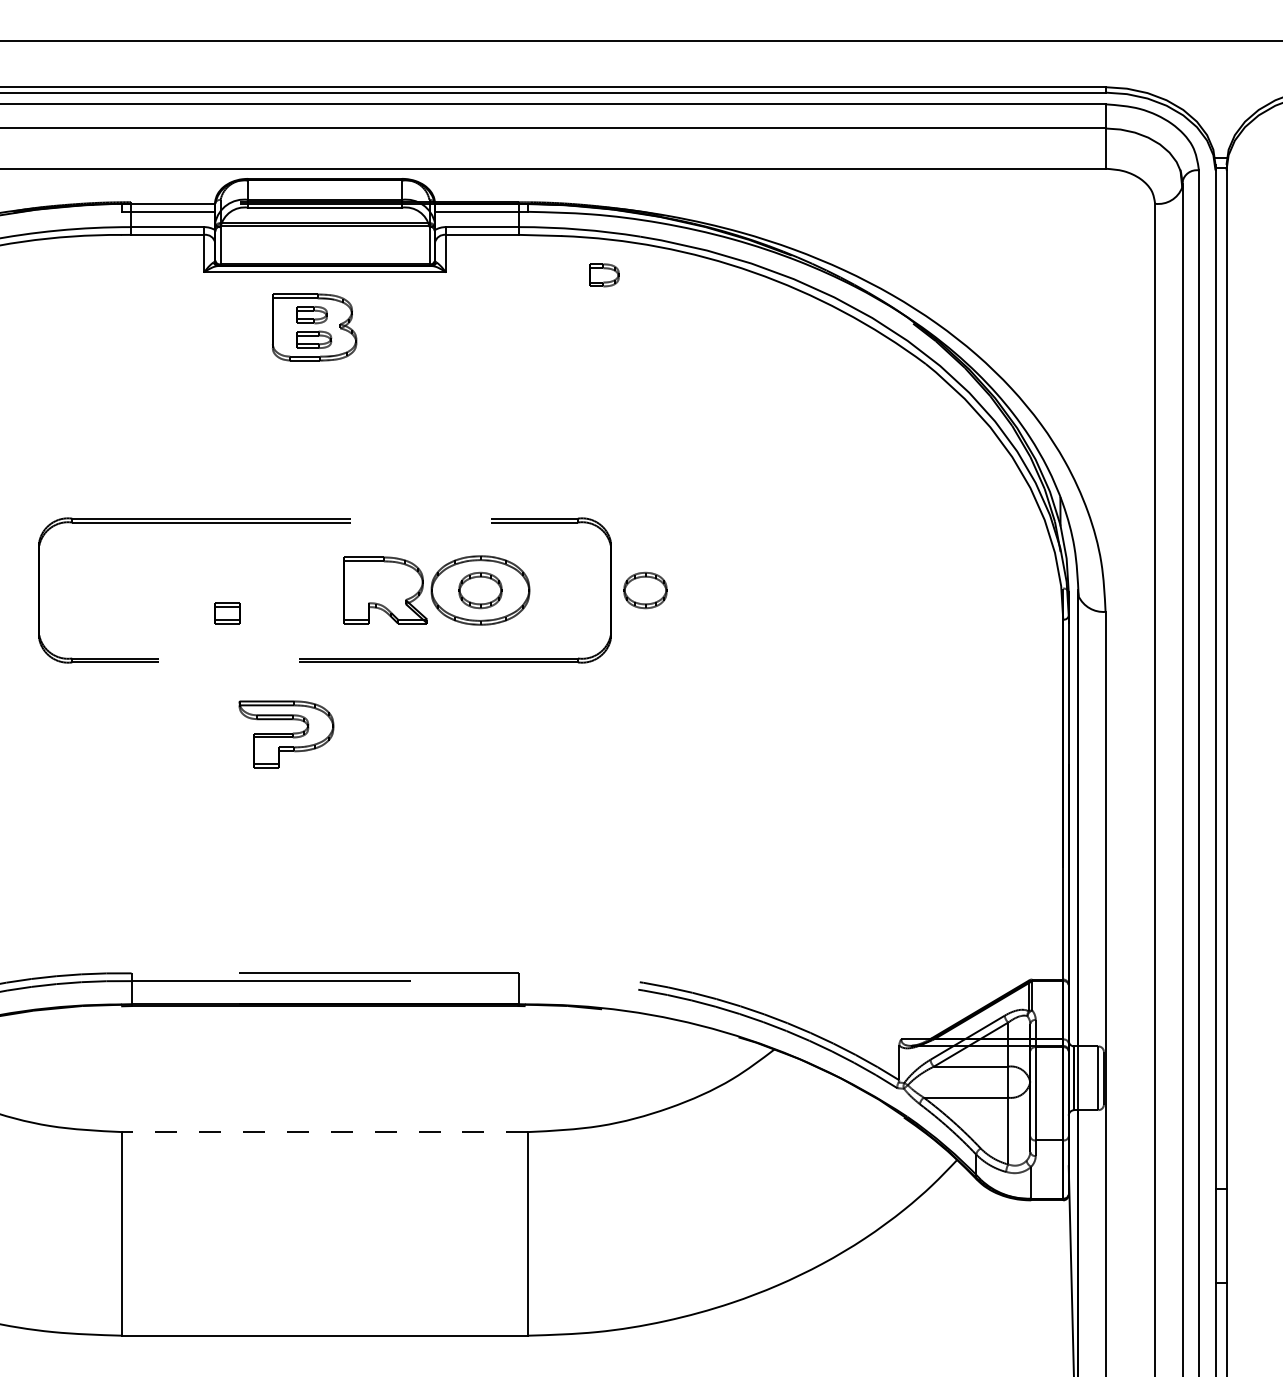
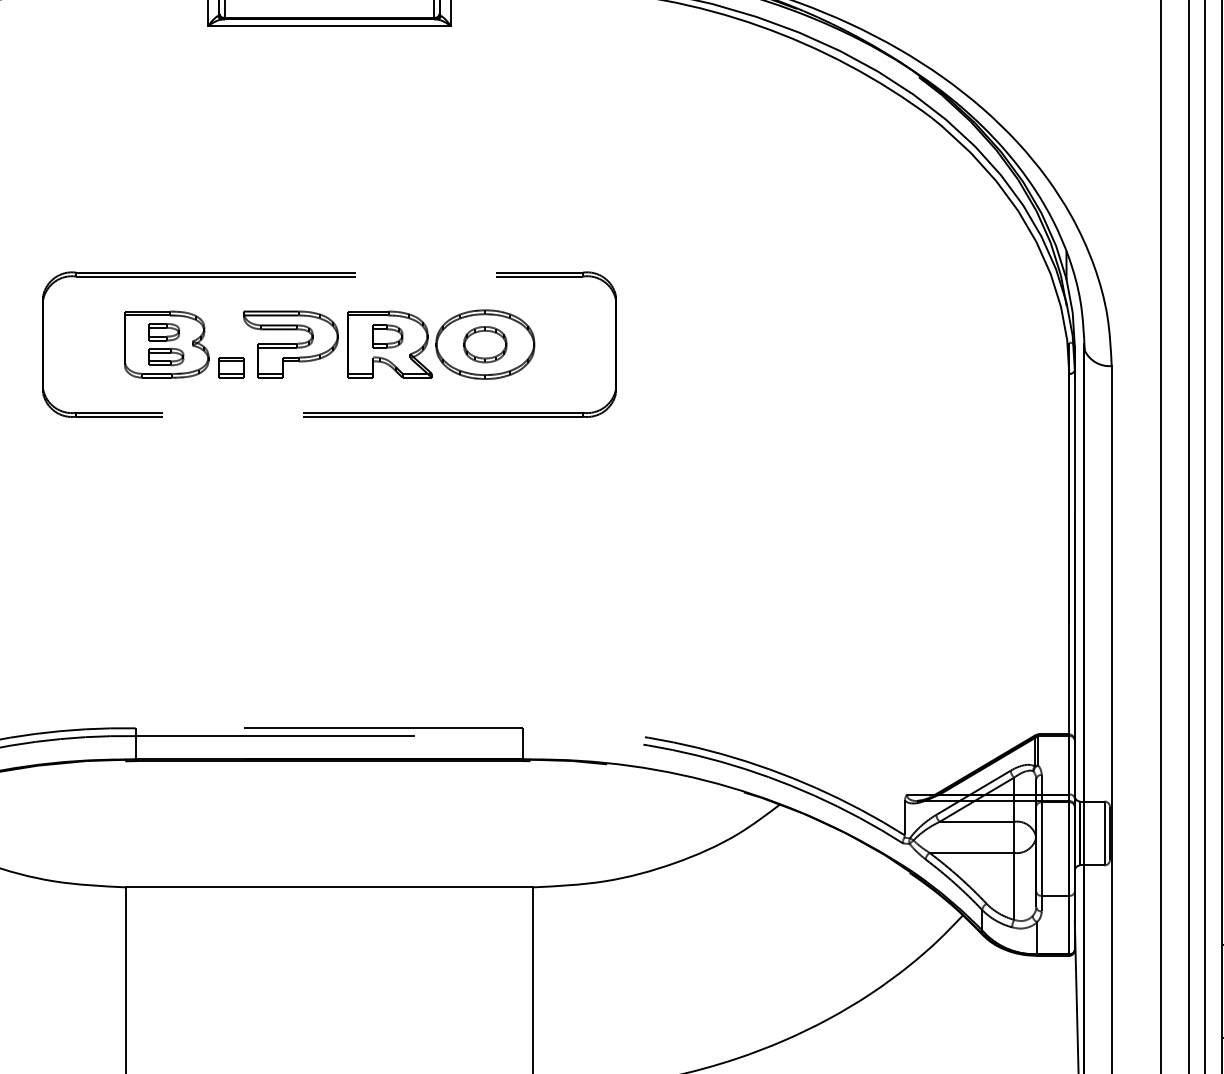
part: (604, 275) -> (388, 336), moved
part: (314, 327) -> (166, 344), moved
part: (645, 590) -> (650, 344), removed
part: (286, 734) -> (290, 344), moved
line: (324, 1132) -> (328, 887), dashed -> solid

